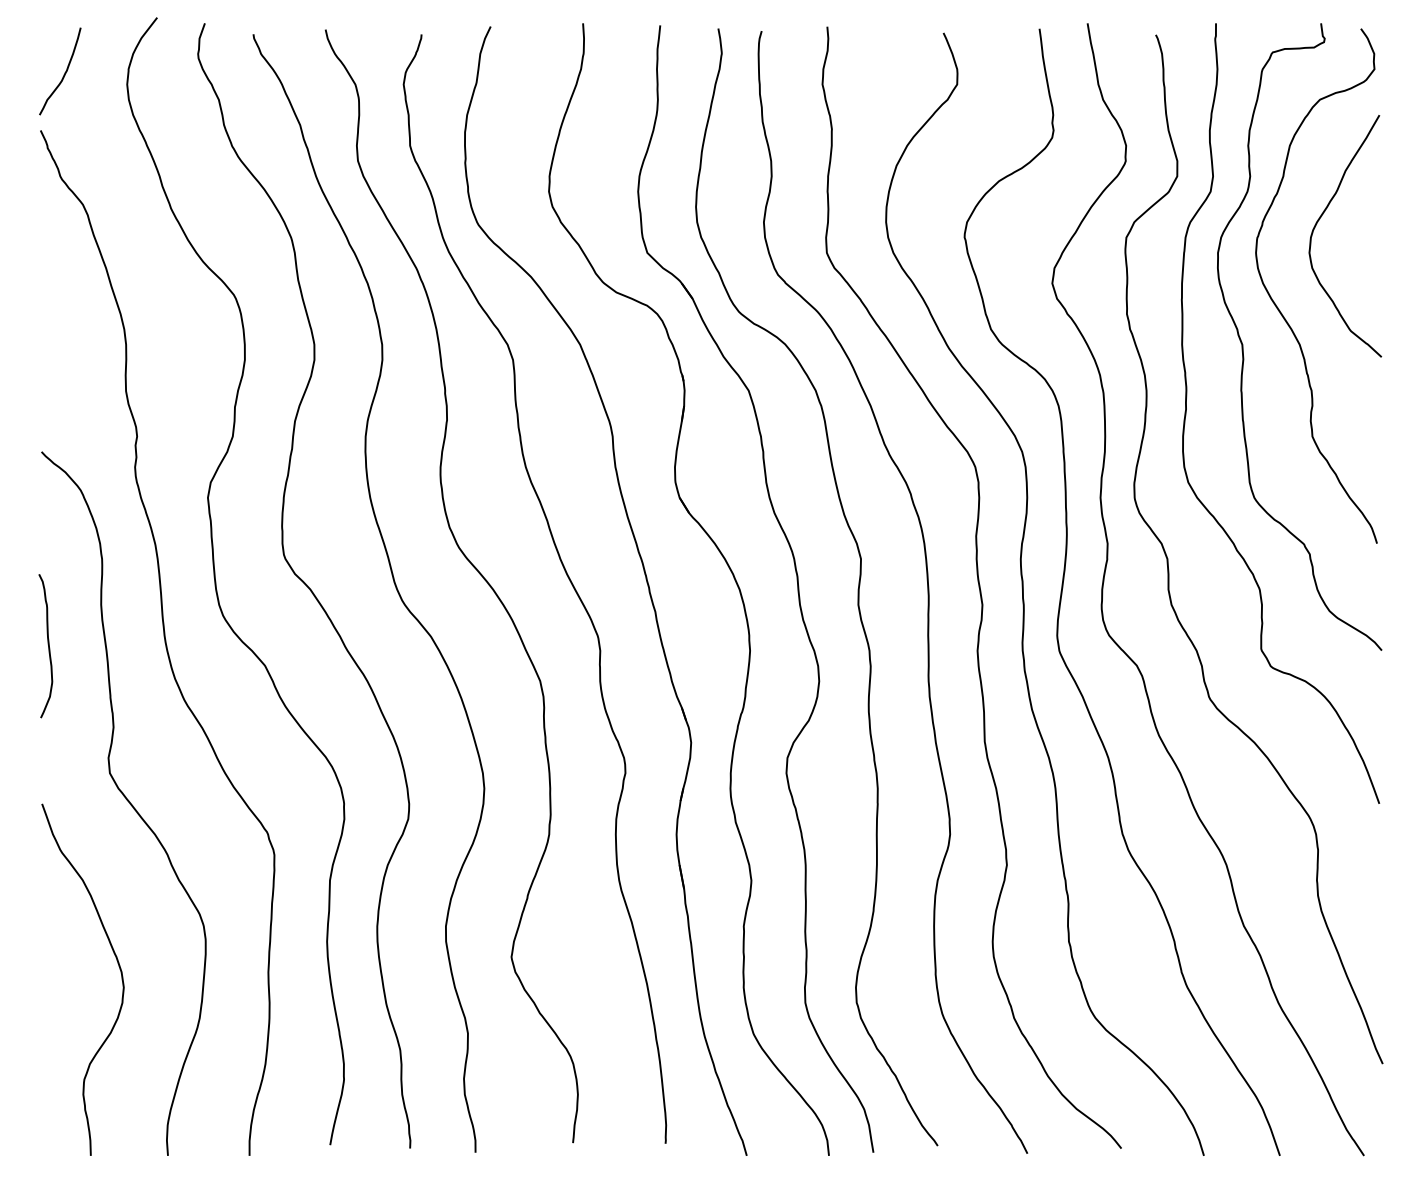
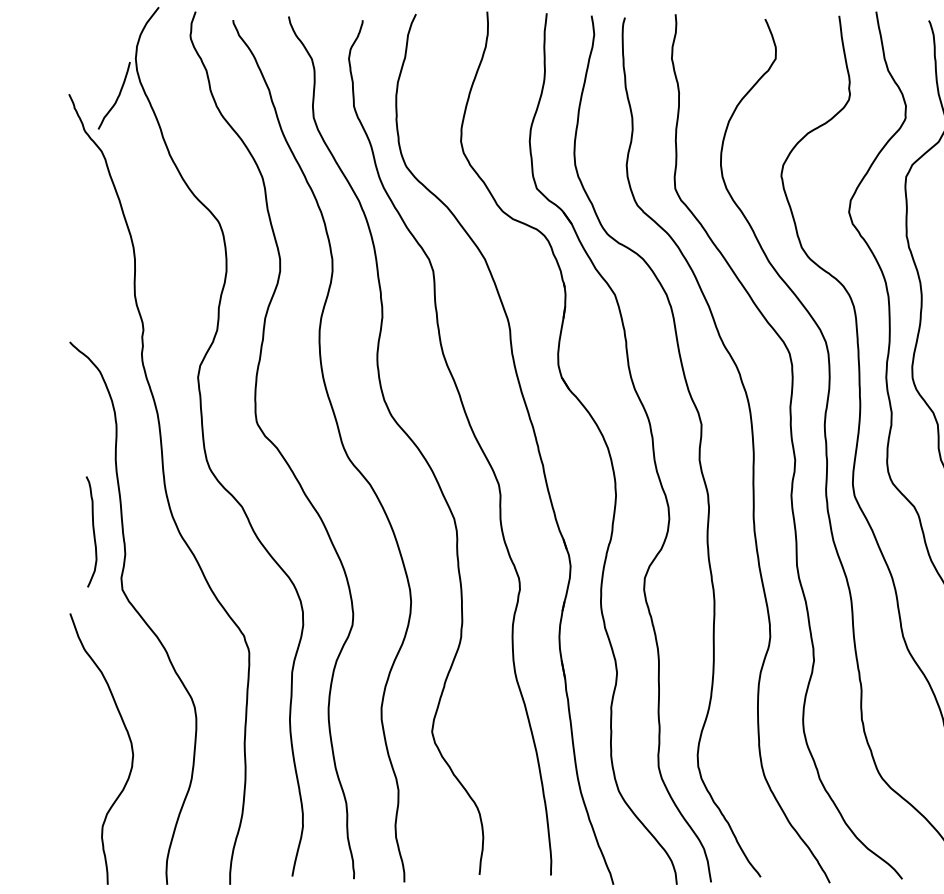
curve: (64, 72) -> (117, 96), moved
curve: (47, 644) -> (92, 530), moved

